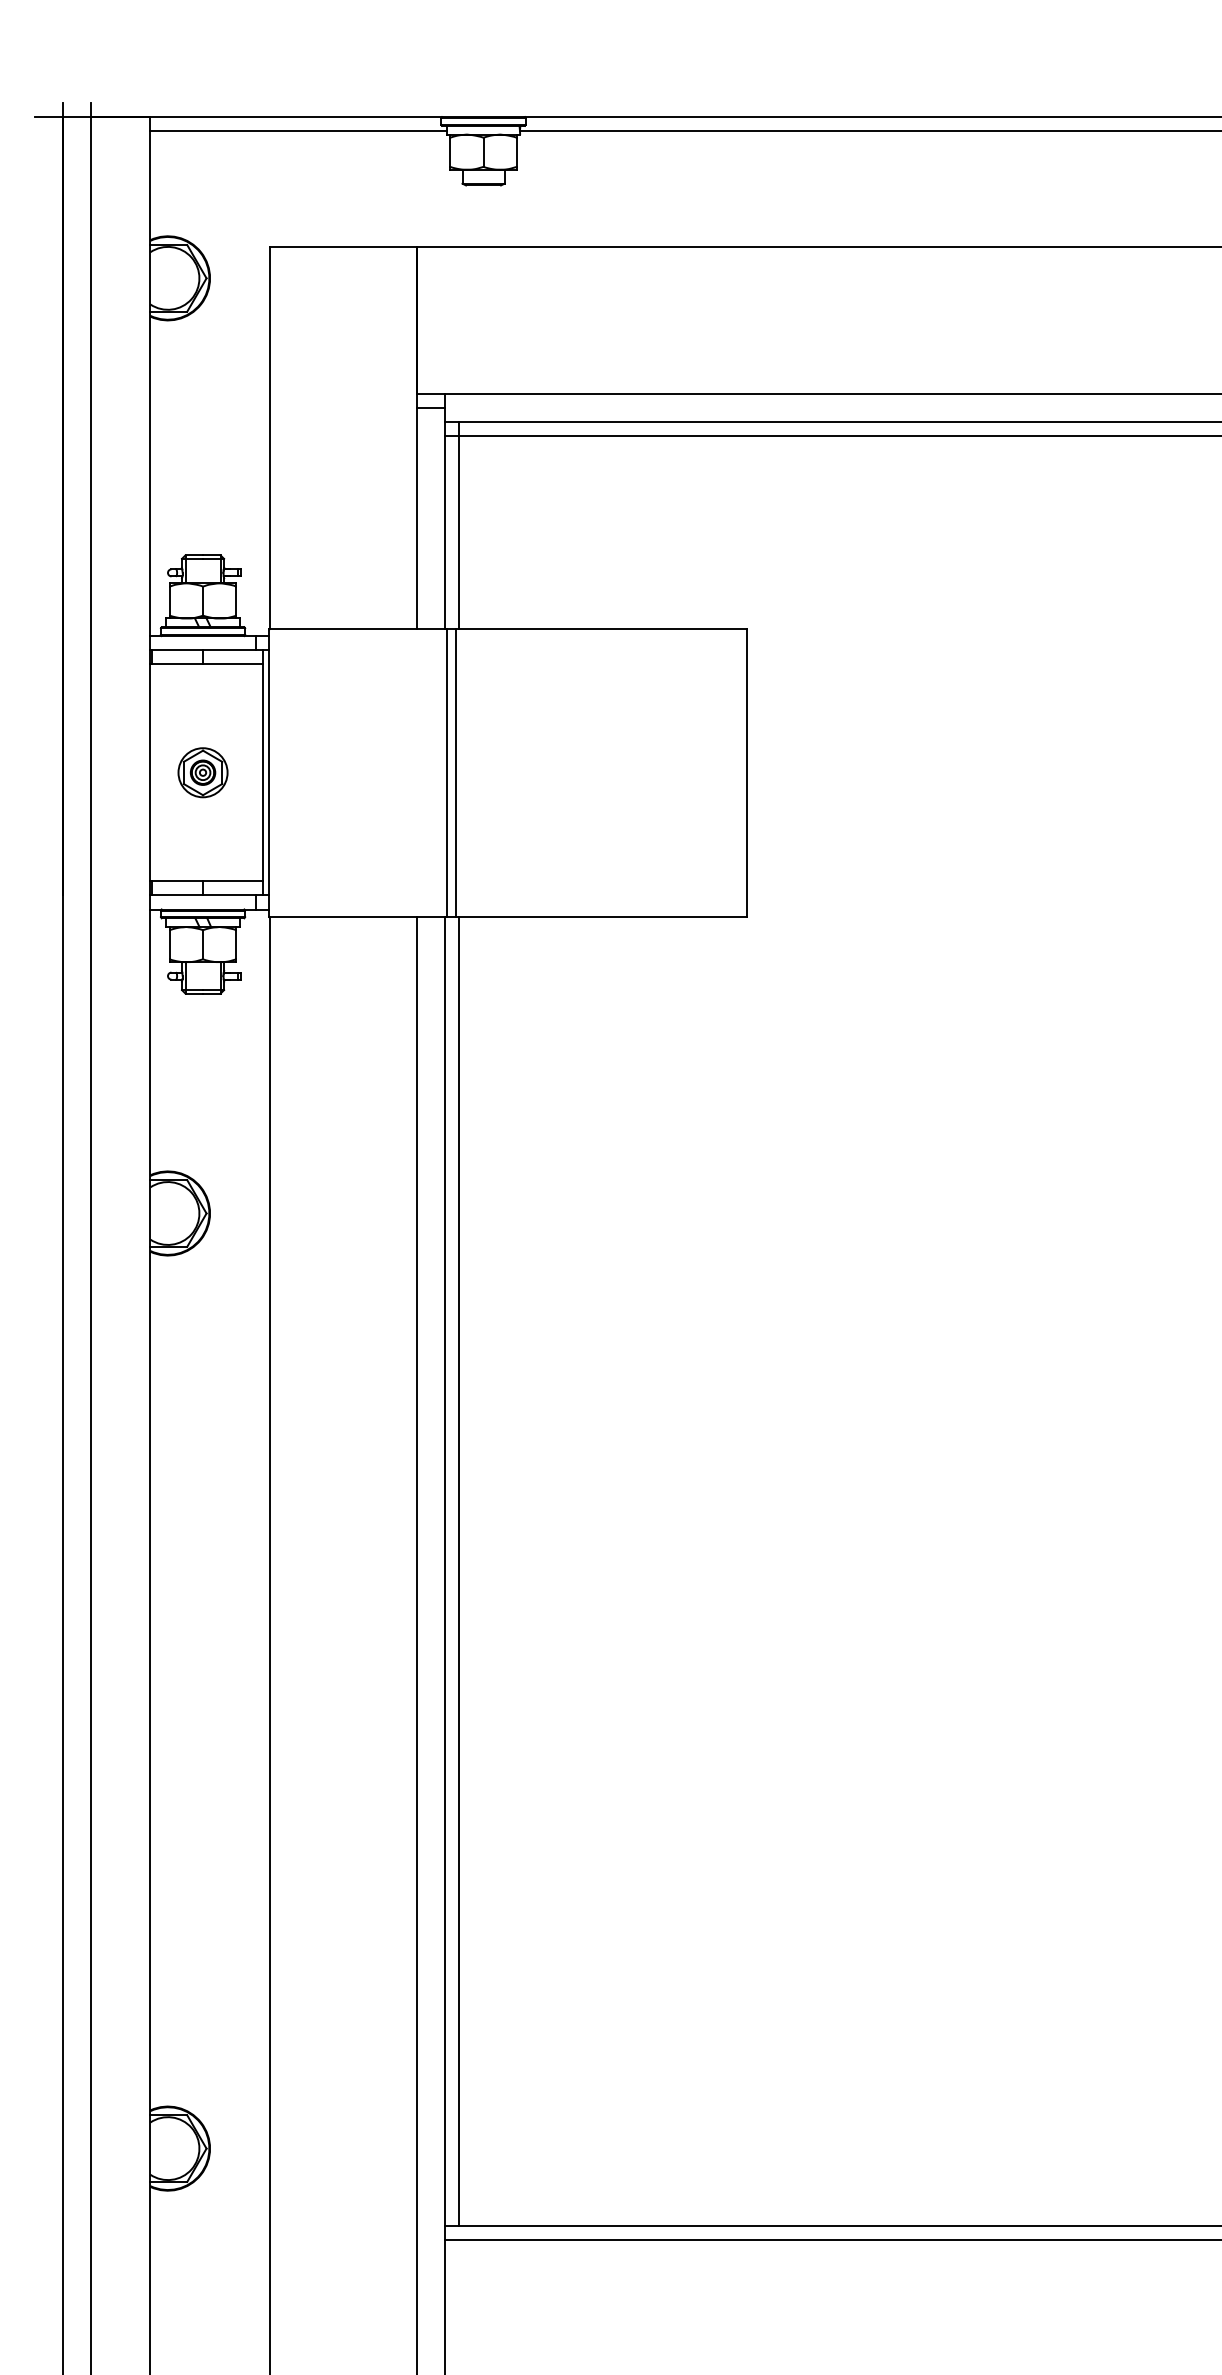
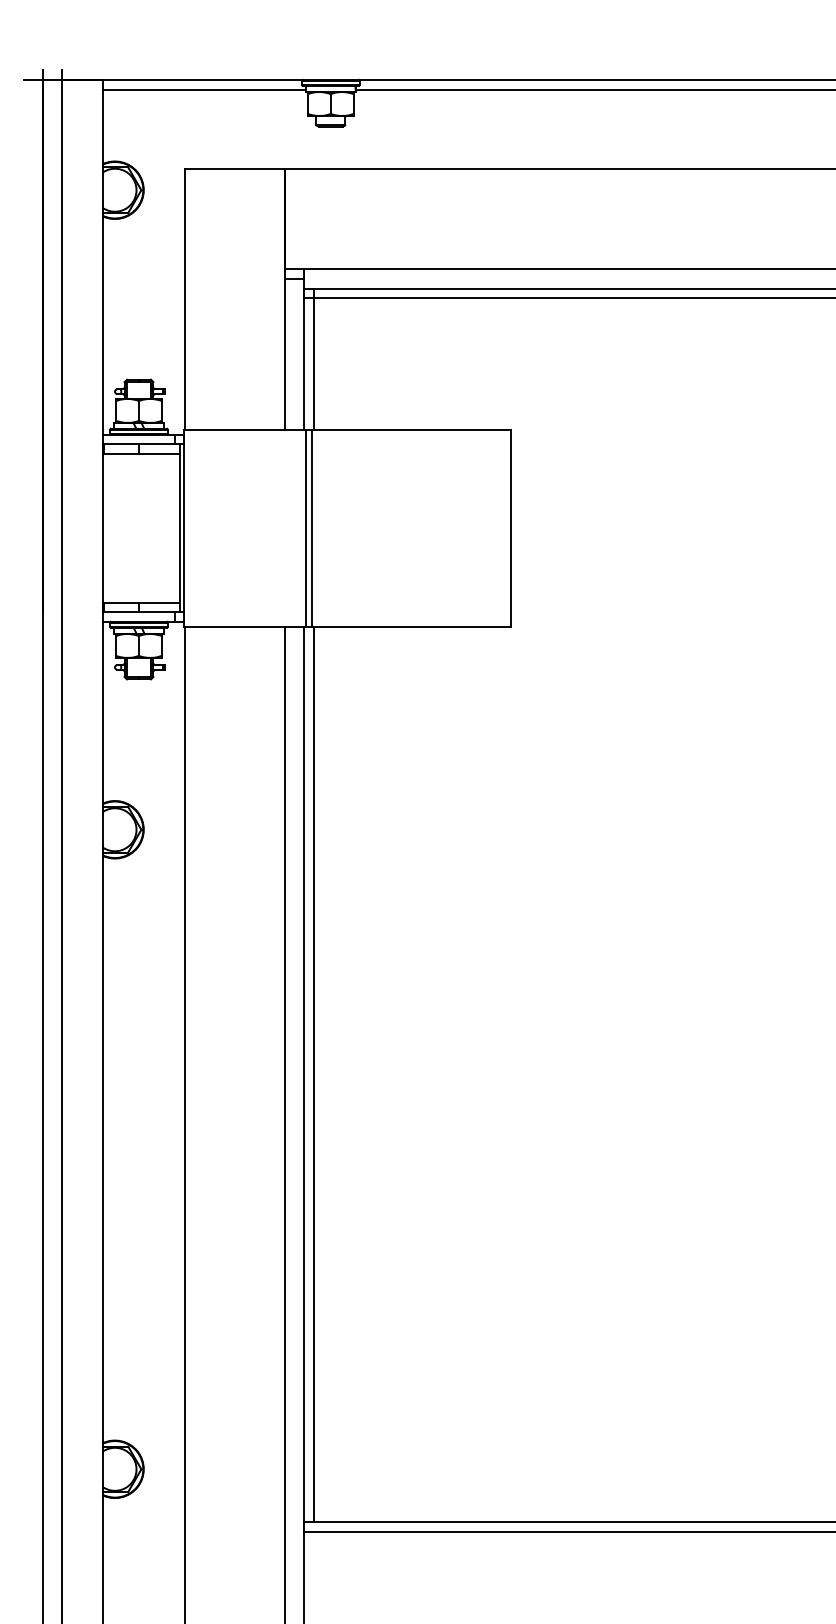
part: (202, 771) -> (138, 527), removed

